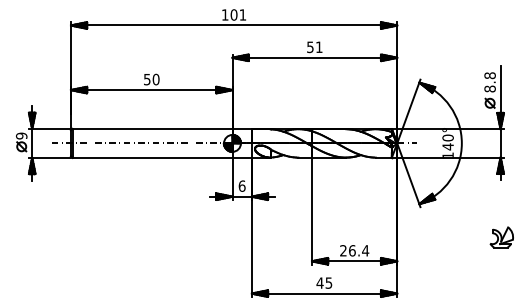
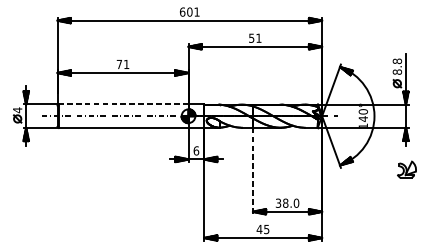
text: (224, 14) -> (182, 11), 101 -> 601
text: (151, 79) -> (122, 64), 50 -> 71
line: (152, 128) -> (123, 104), solid -> dashed
text: (21, 135) -> (17, 109), 9 -> 4
line: (311, 211) -> (252, 171), solid -> dashed
part: (501, 237) -> (406, 169), moved
text: (354, 250) -> (287, 203), 26.4 -> 38.0

